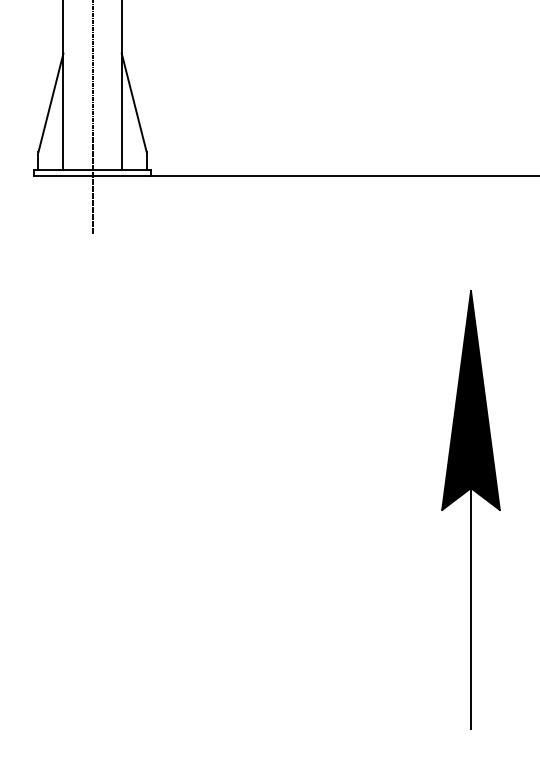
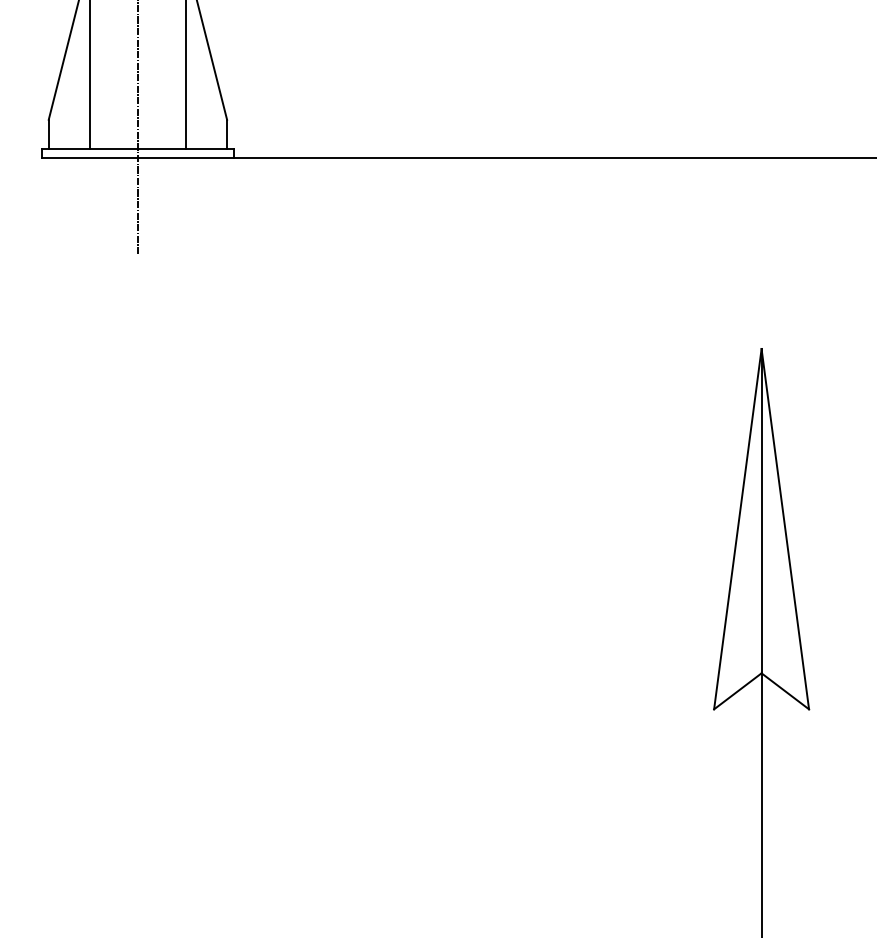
fill: (470, 400) -> (760, 529), removed

